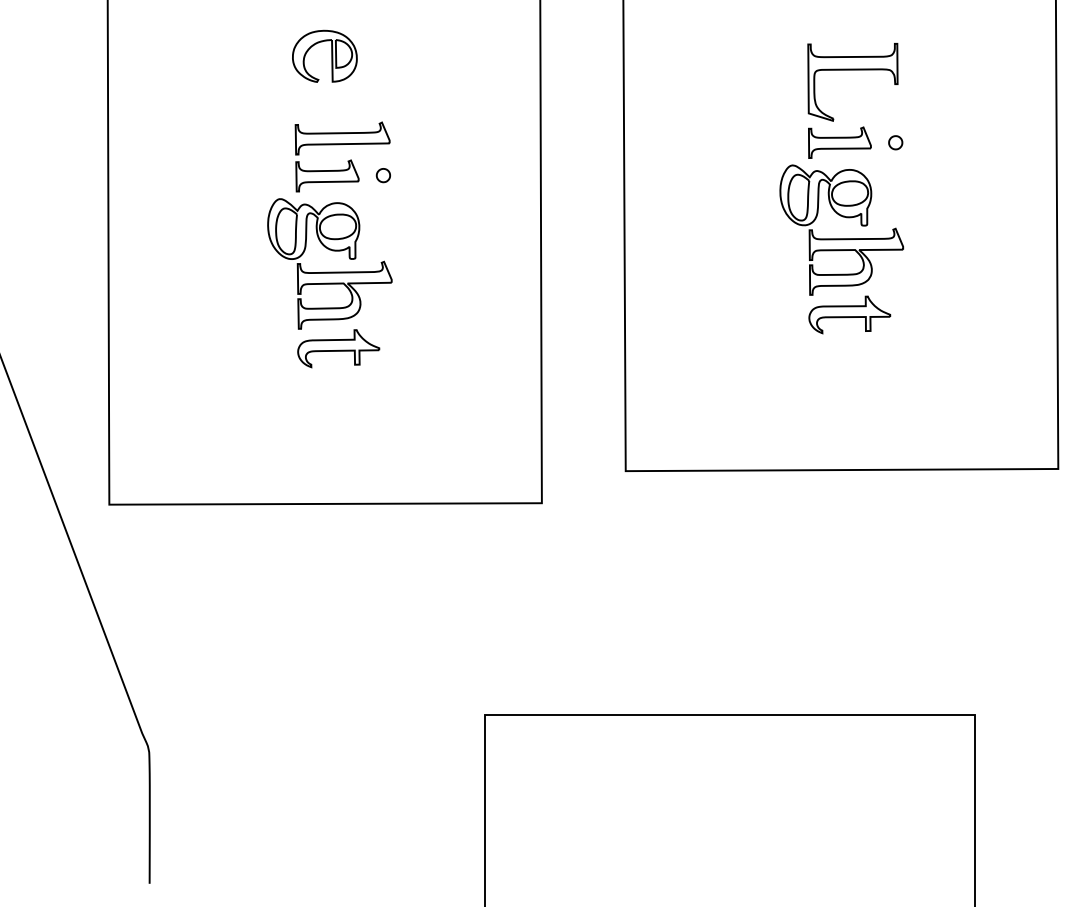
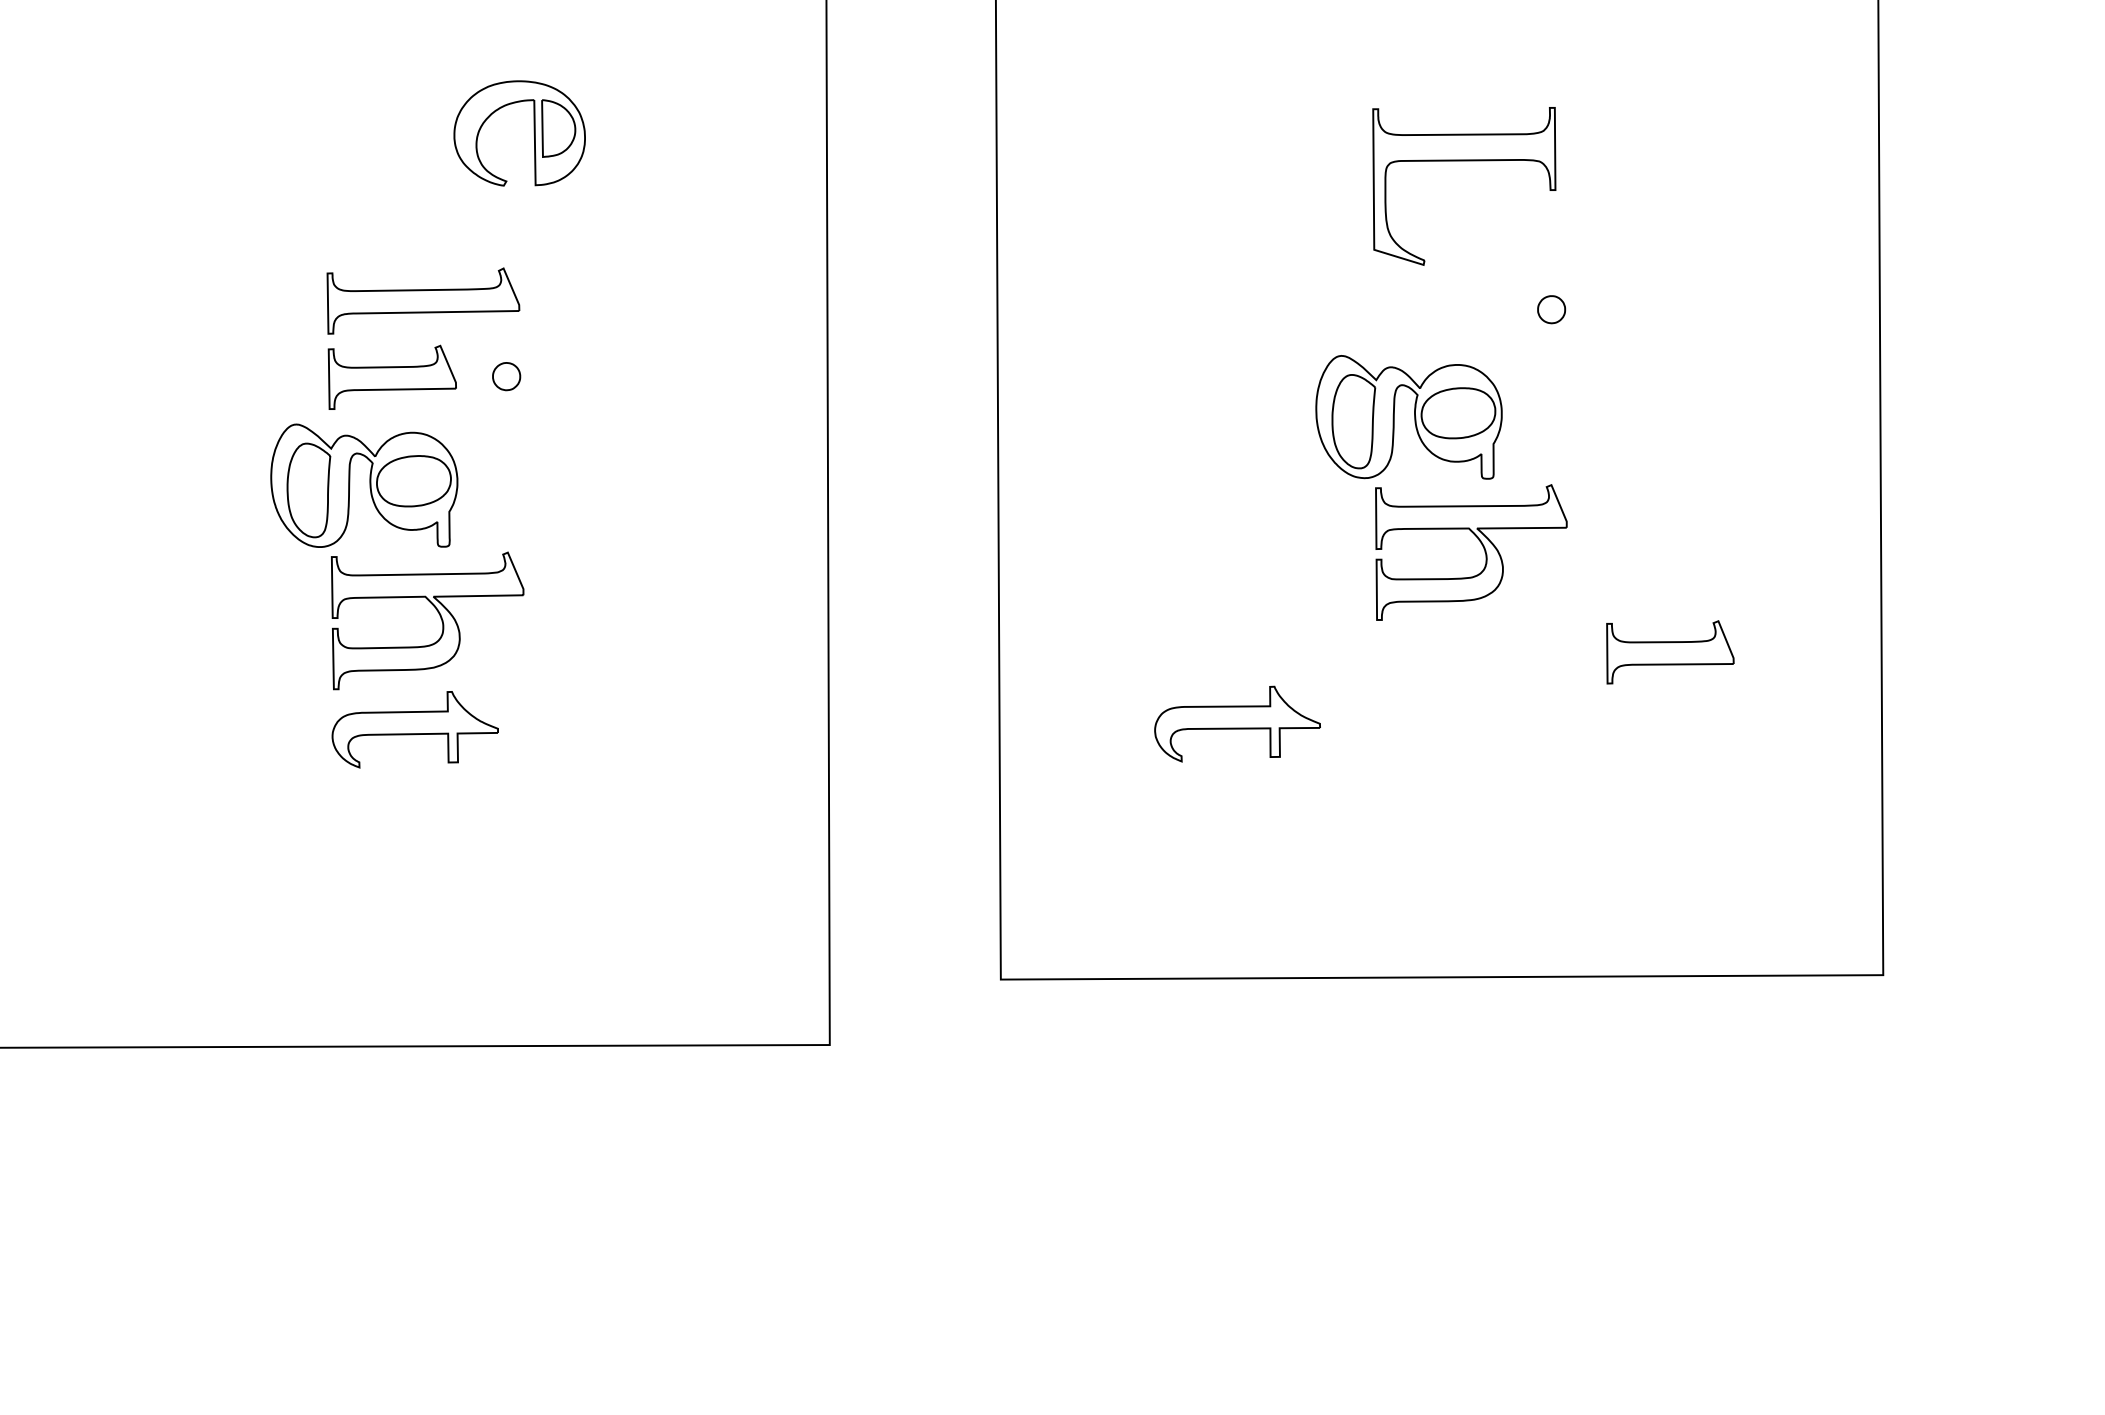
part: (331, 55) -> (533, 131), moved
part: (839, 142) -> (1669, 651), moved
part: (849, 314) -> (1236, 723), moved

